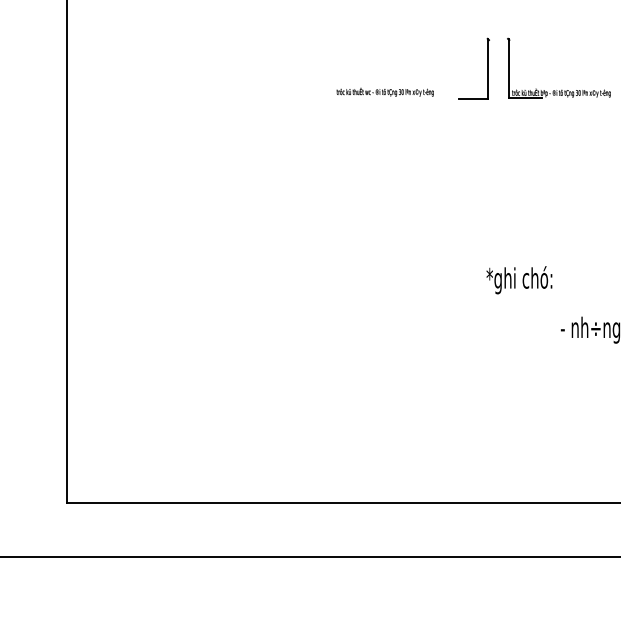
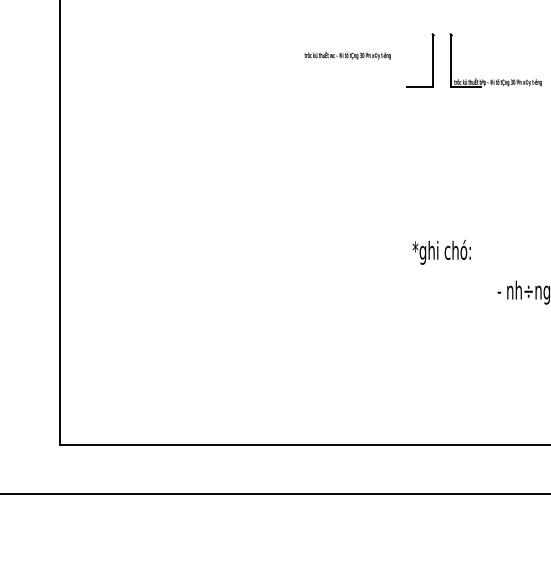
text: (384, 92) -> (347, 55), moved
text: (519, 279) -> (441, 251), moved

